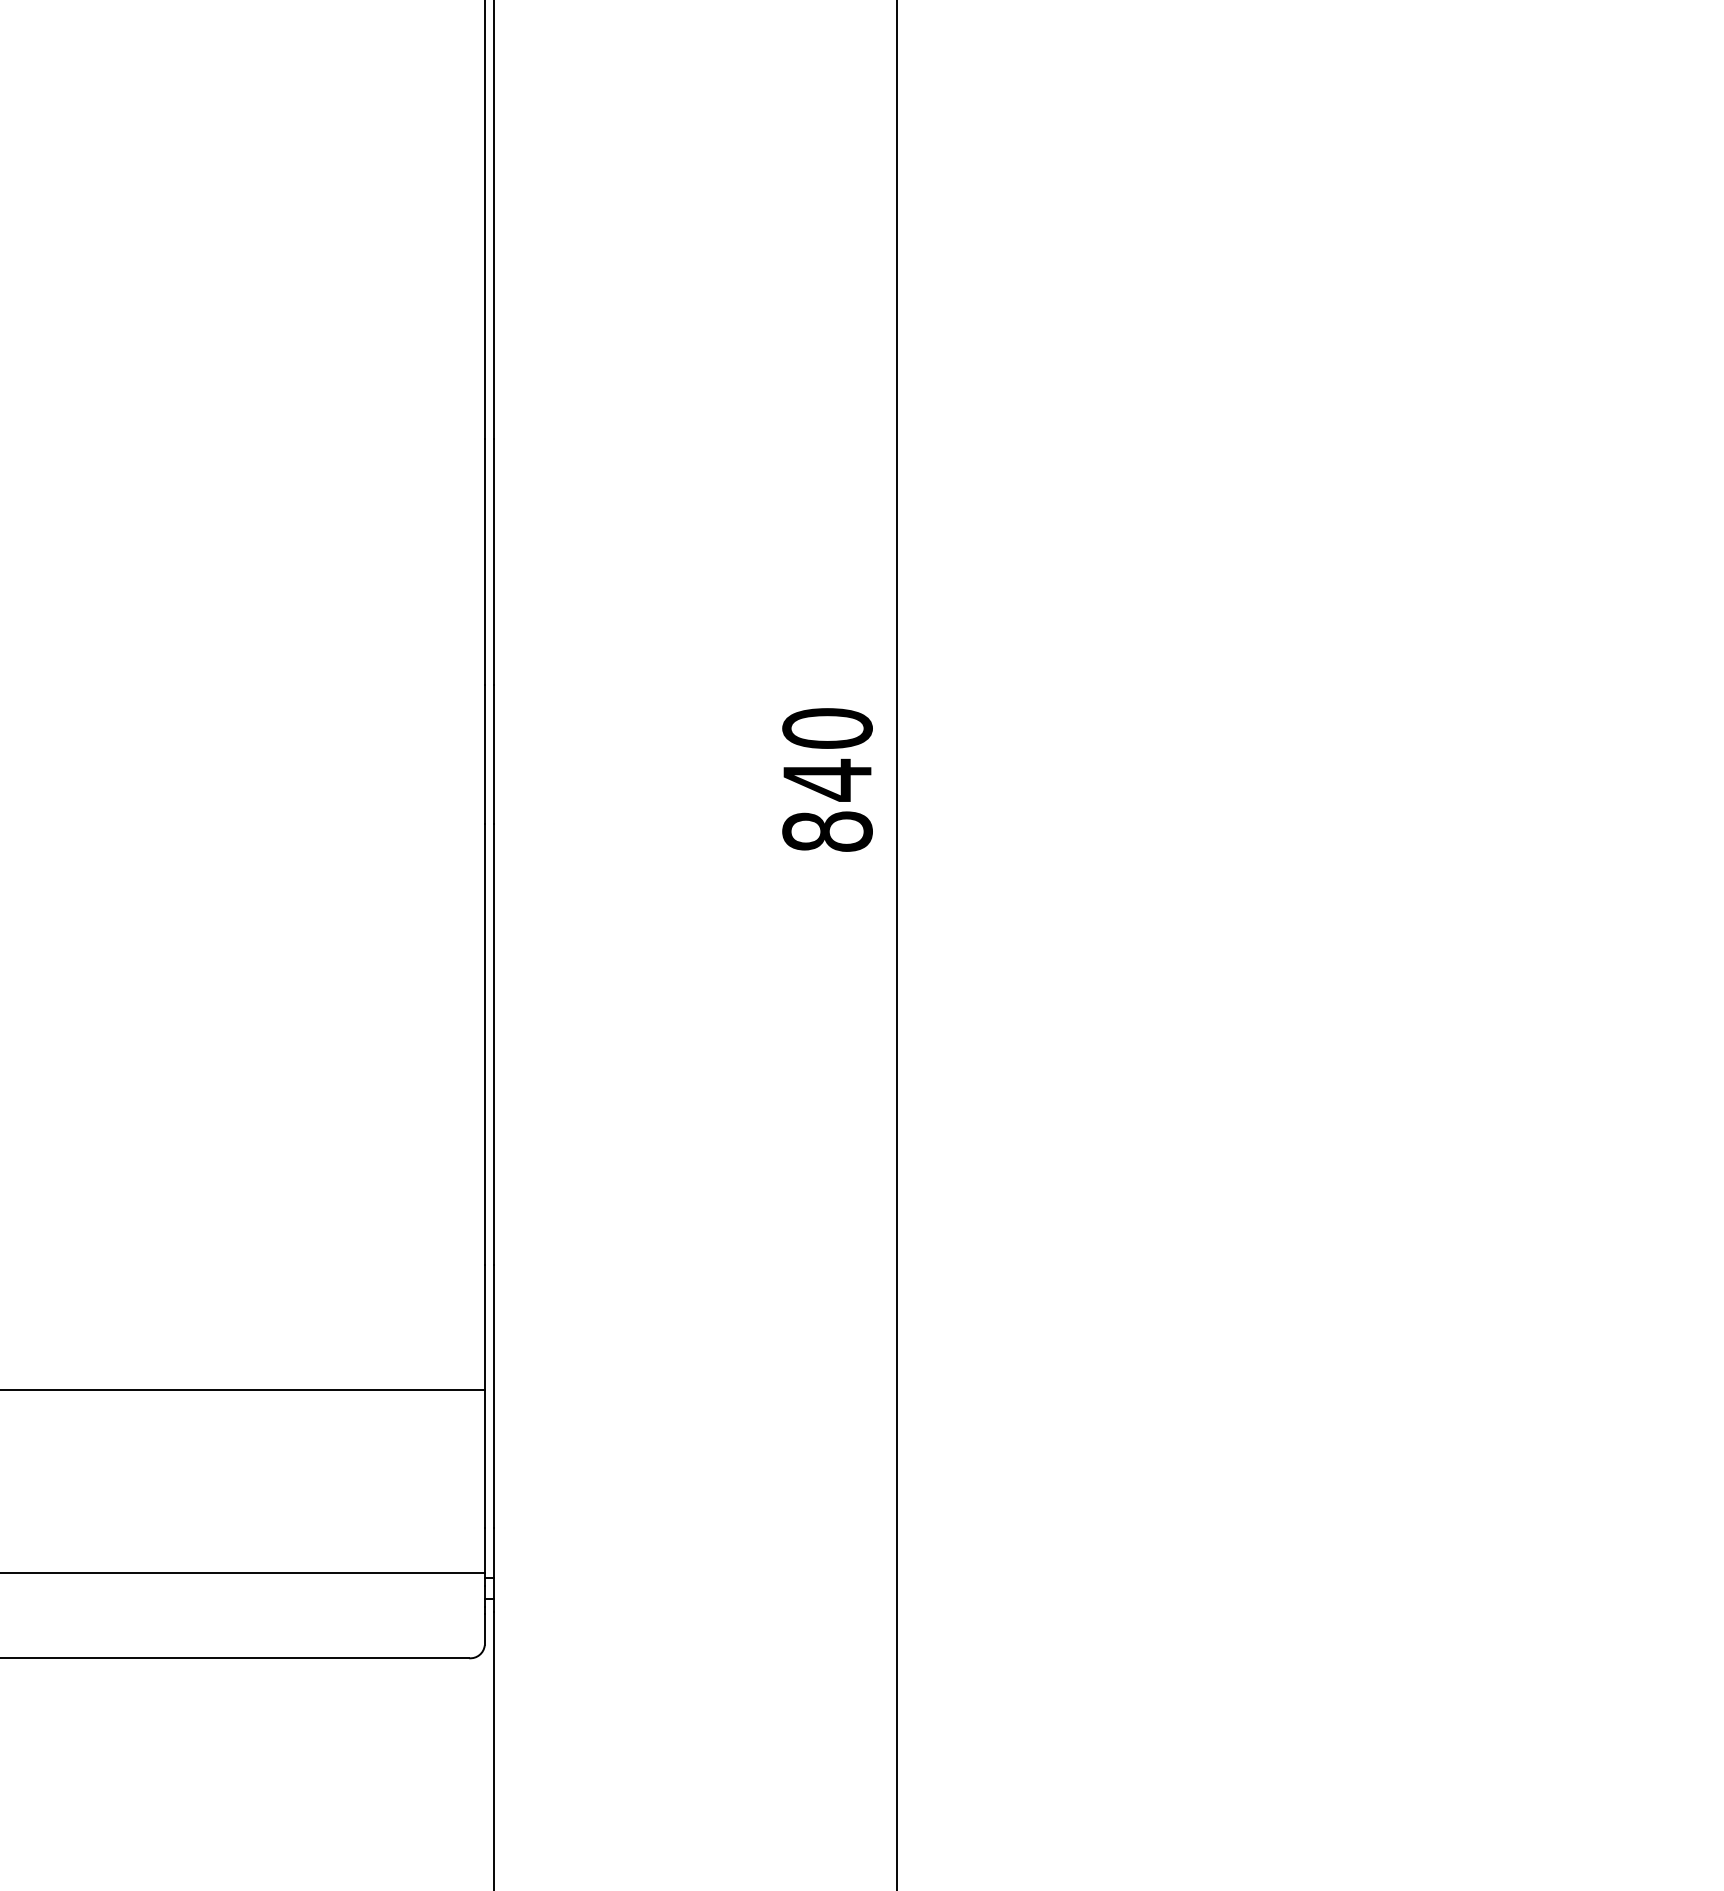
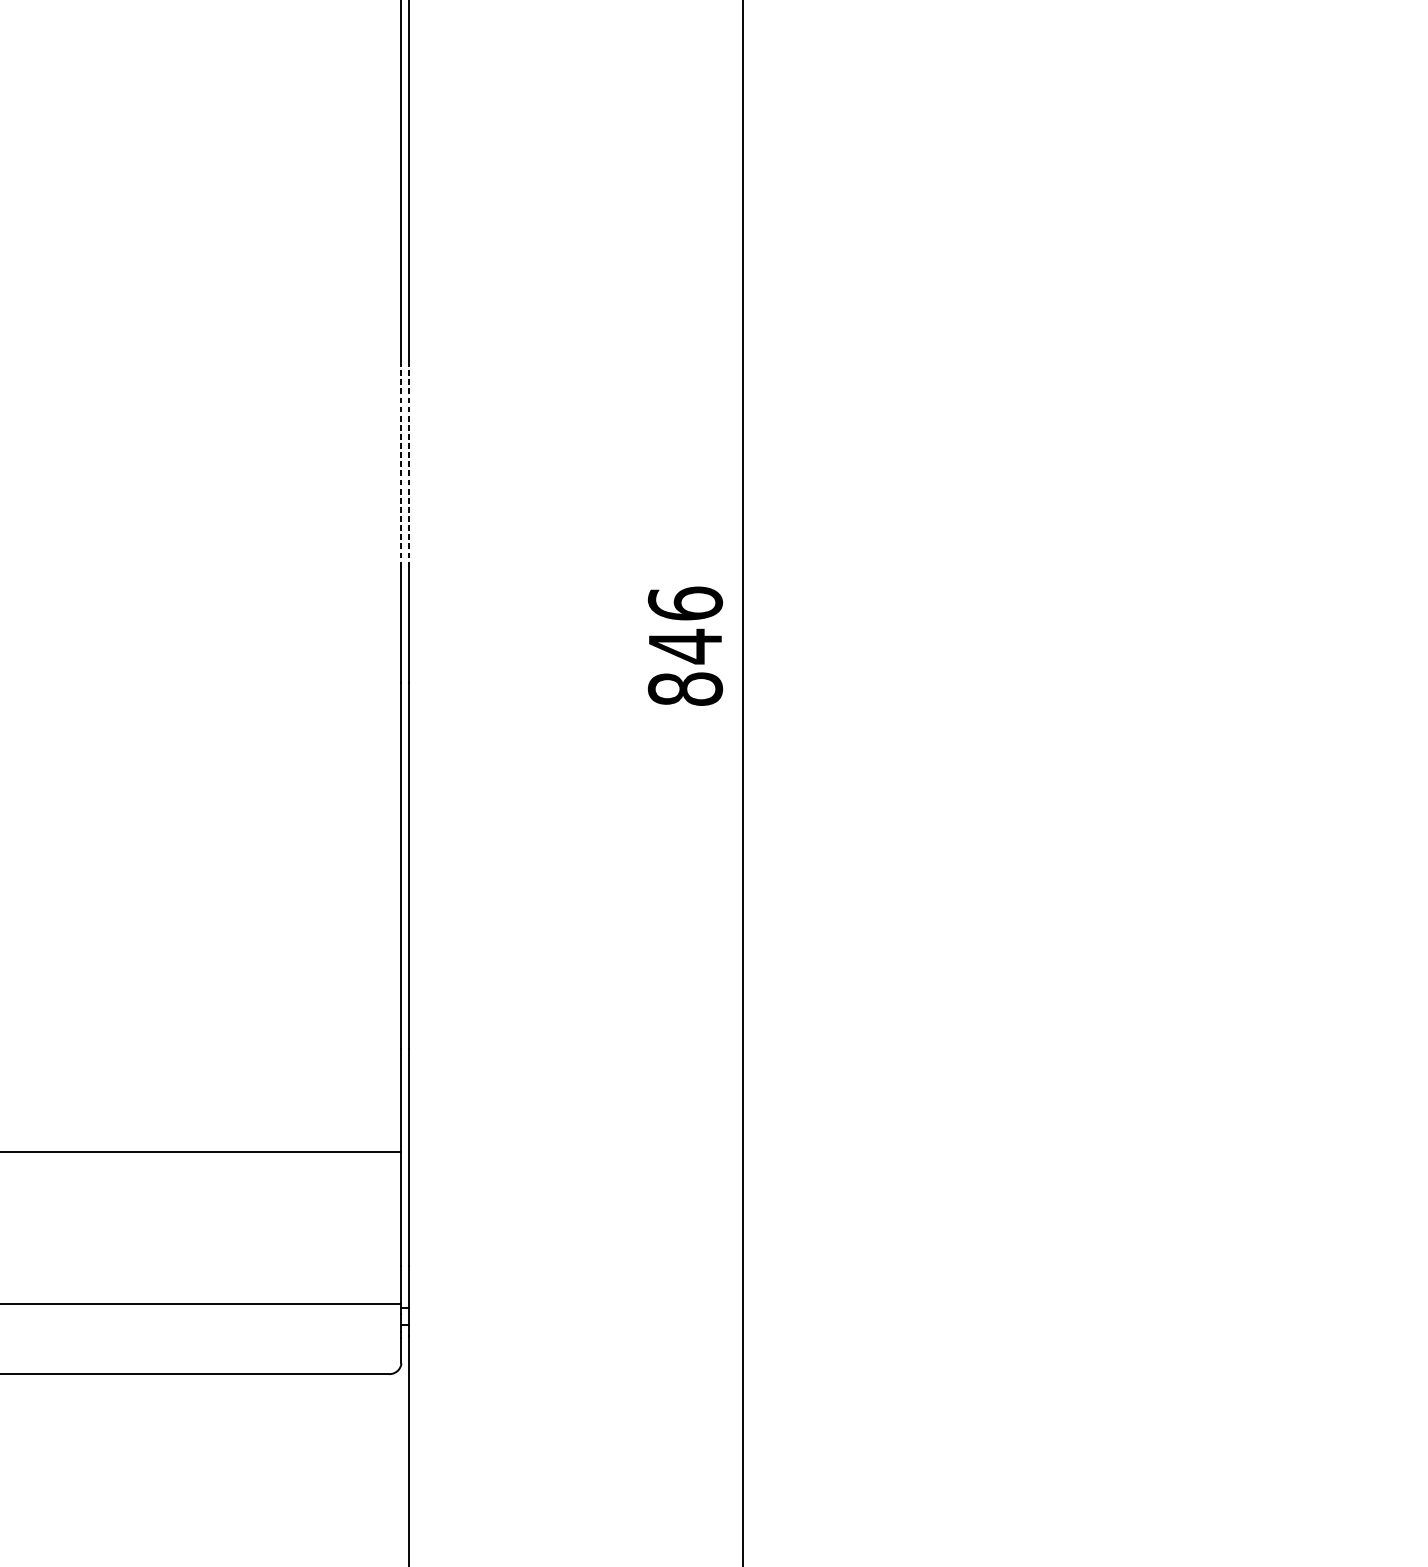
line: (484, 562) -> (401, 466), solid -> dashed
line: (494, 562) -> (409, 466), solid -> dashed
text: (827, 727) -> (685, 602), 840 -> 846

